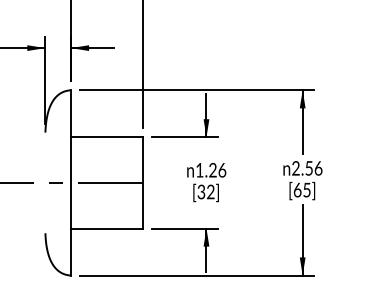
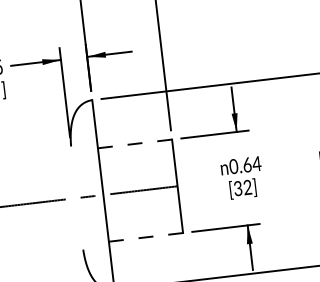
line: (106, 137) -> (134, 144), solid -> dashed
text: (210, 170) -> (244, 165), 1.26 -> 0.64
line: (106, 228) -> (145, 237), solid -> dashed

